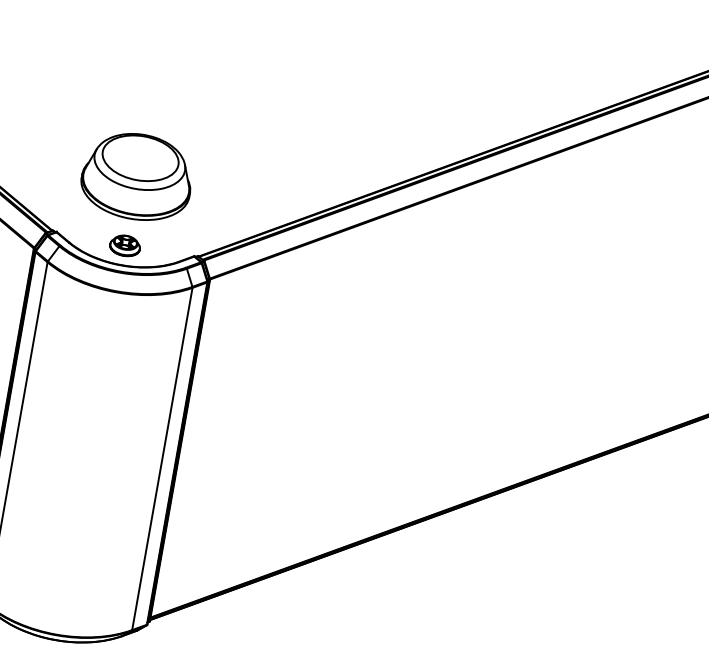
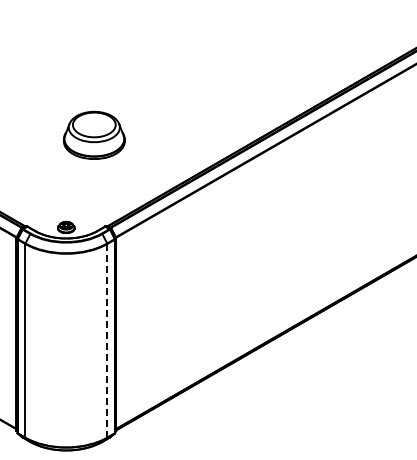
part: (137, 175) -> (94, 134), moved
line: (162, 458) -> (107, 340), solid -> dashed

